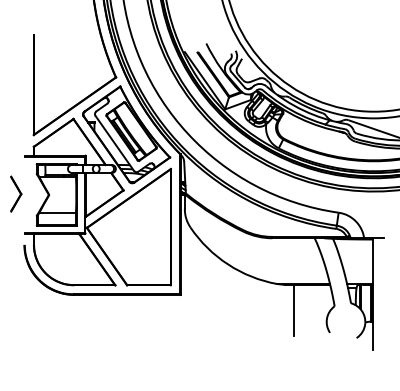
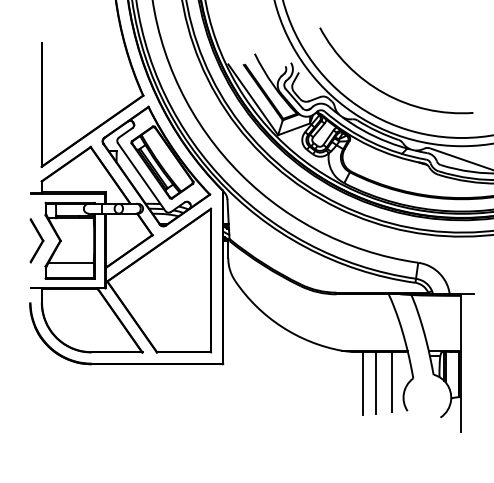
arc: (312, 74) -> (385, 92), added
part: (15, 193) -> (36, 240), moved
line: (317, 308) -> (392, 381), added
line: (304, 309) -> (375, 382), added

